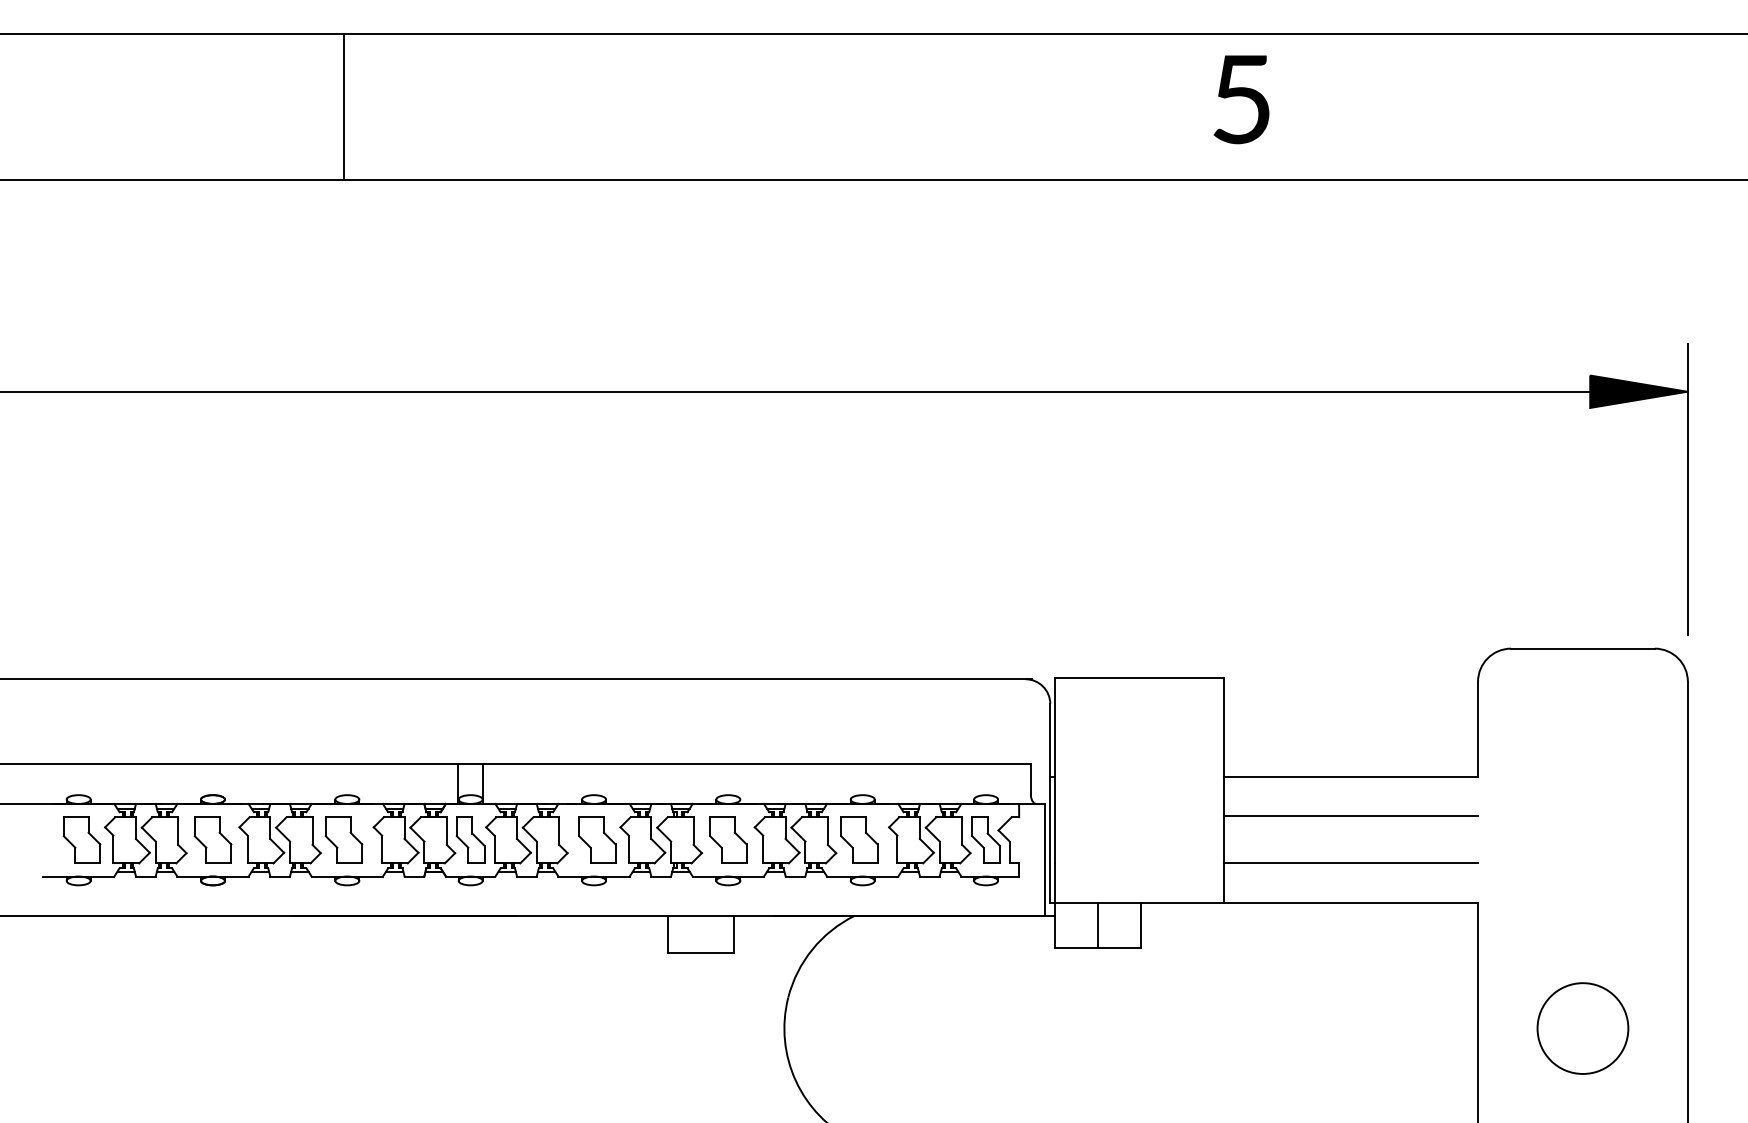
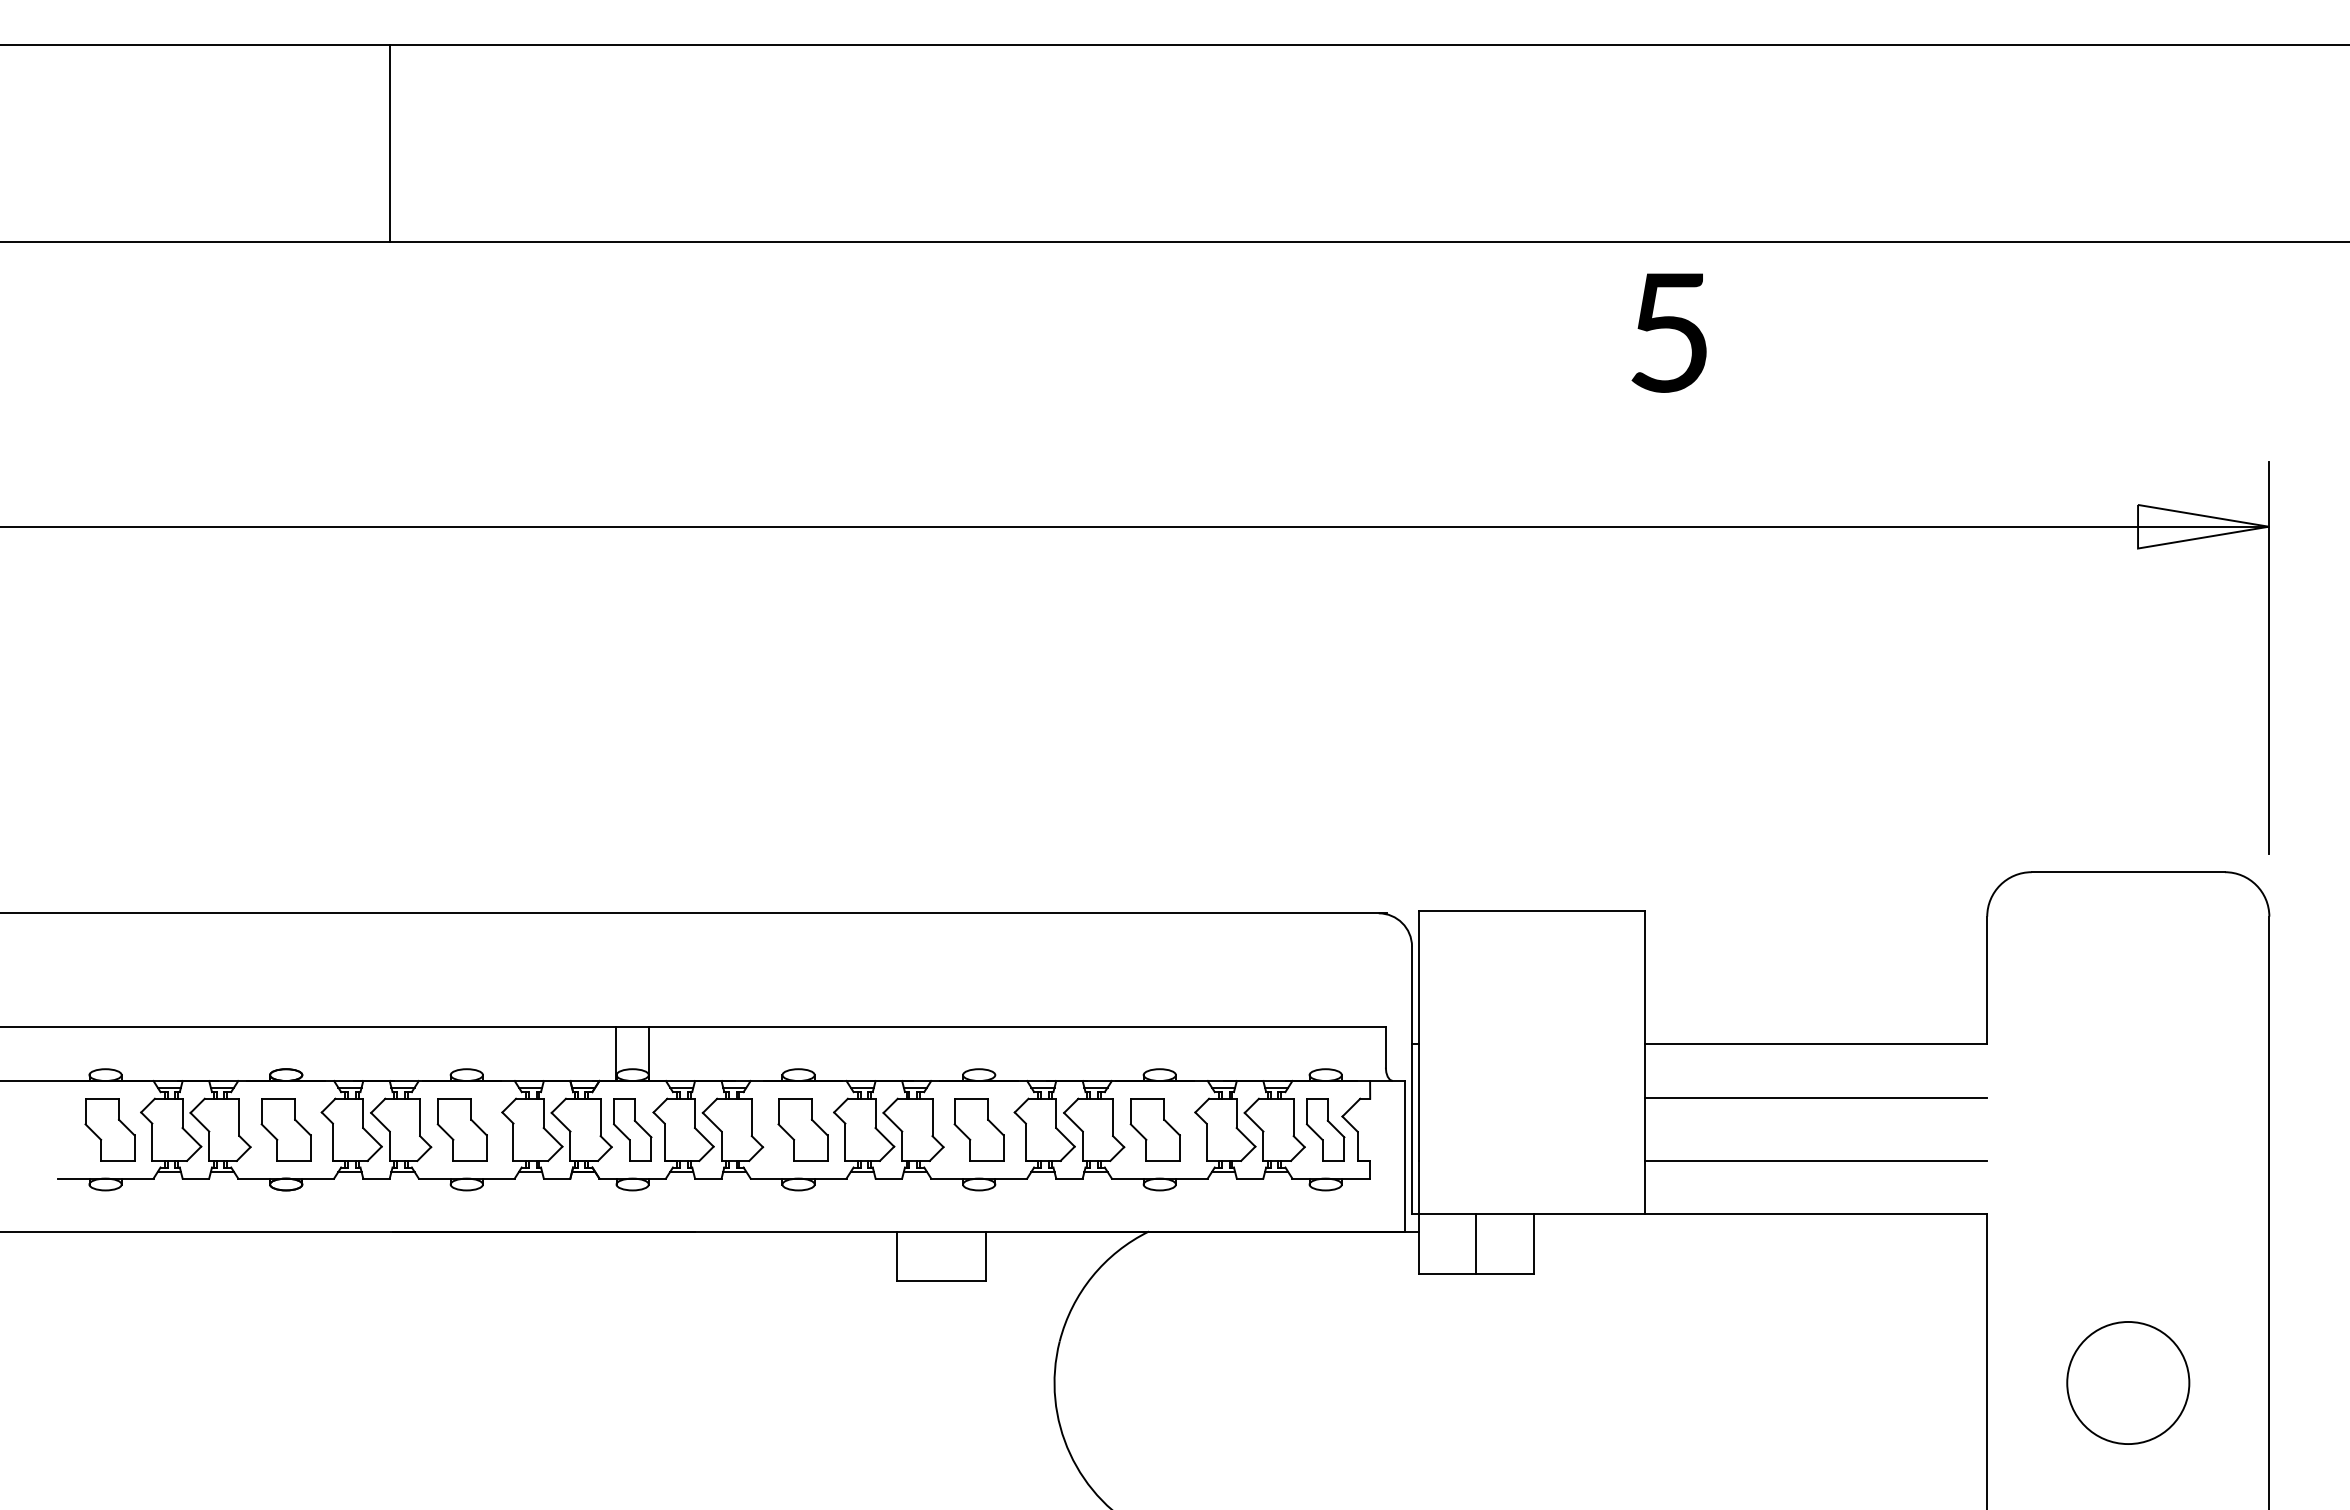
text: (1241, 99) -> (1668, 332), moved
line: (344, 106) -> (390, 143), moved
fill: (1638, 391) -> (2203, 526), removed

